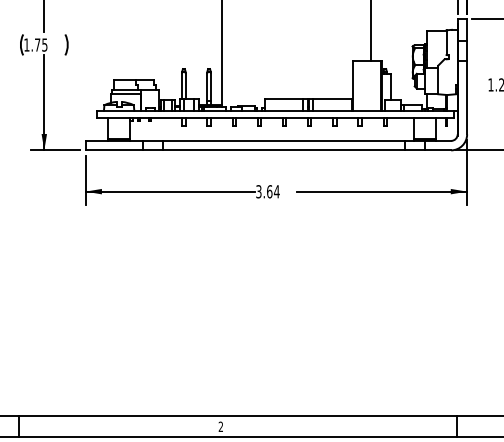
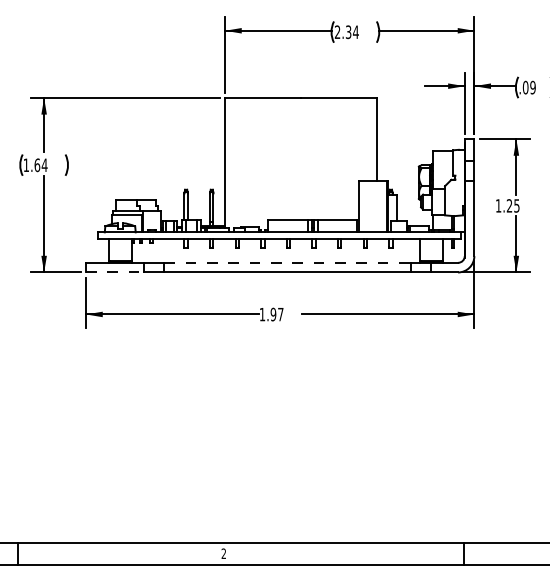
text: (40, 45) -> (40, 165), 1.75 -> 1.64
line: (284, 140) -> (288, 262), solid -> dashed
line: (114, 150) -> (115, 272), solid -> dashed
text: (267, 191) -> (271, 314), 3.64 -> 1.97

